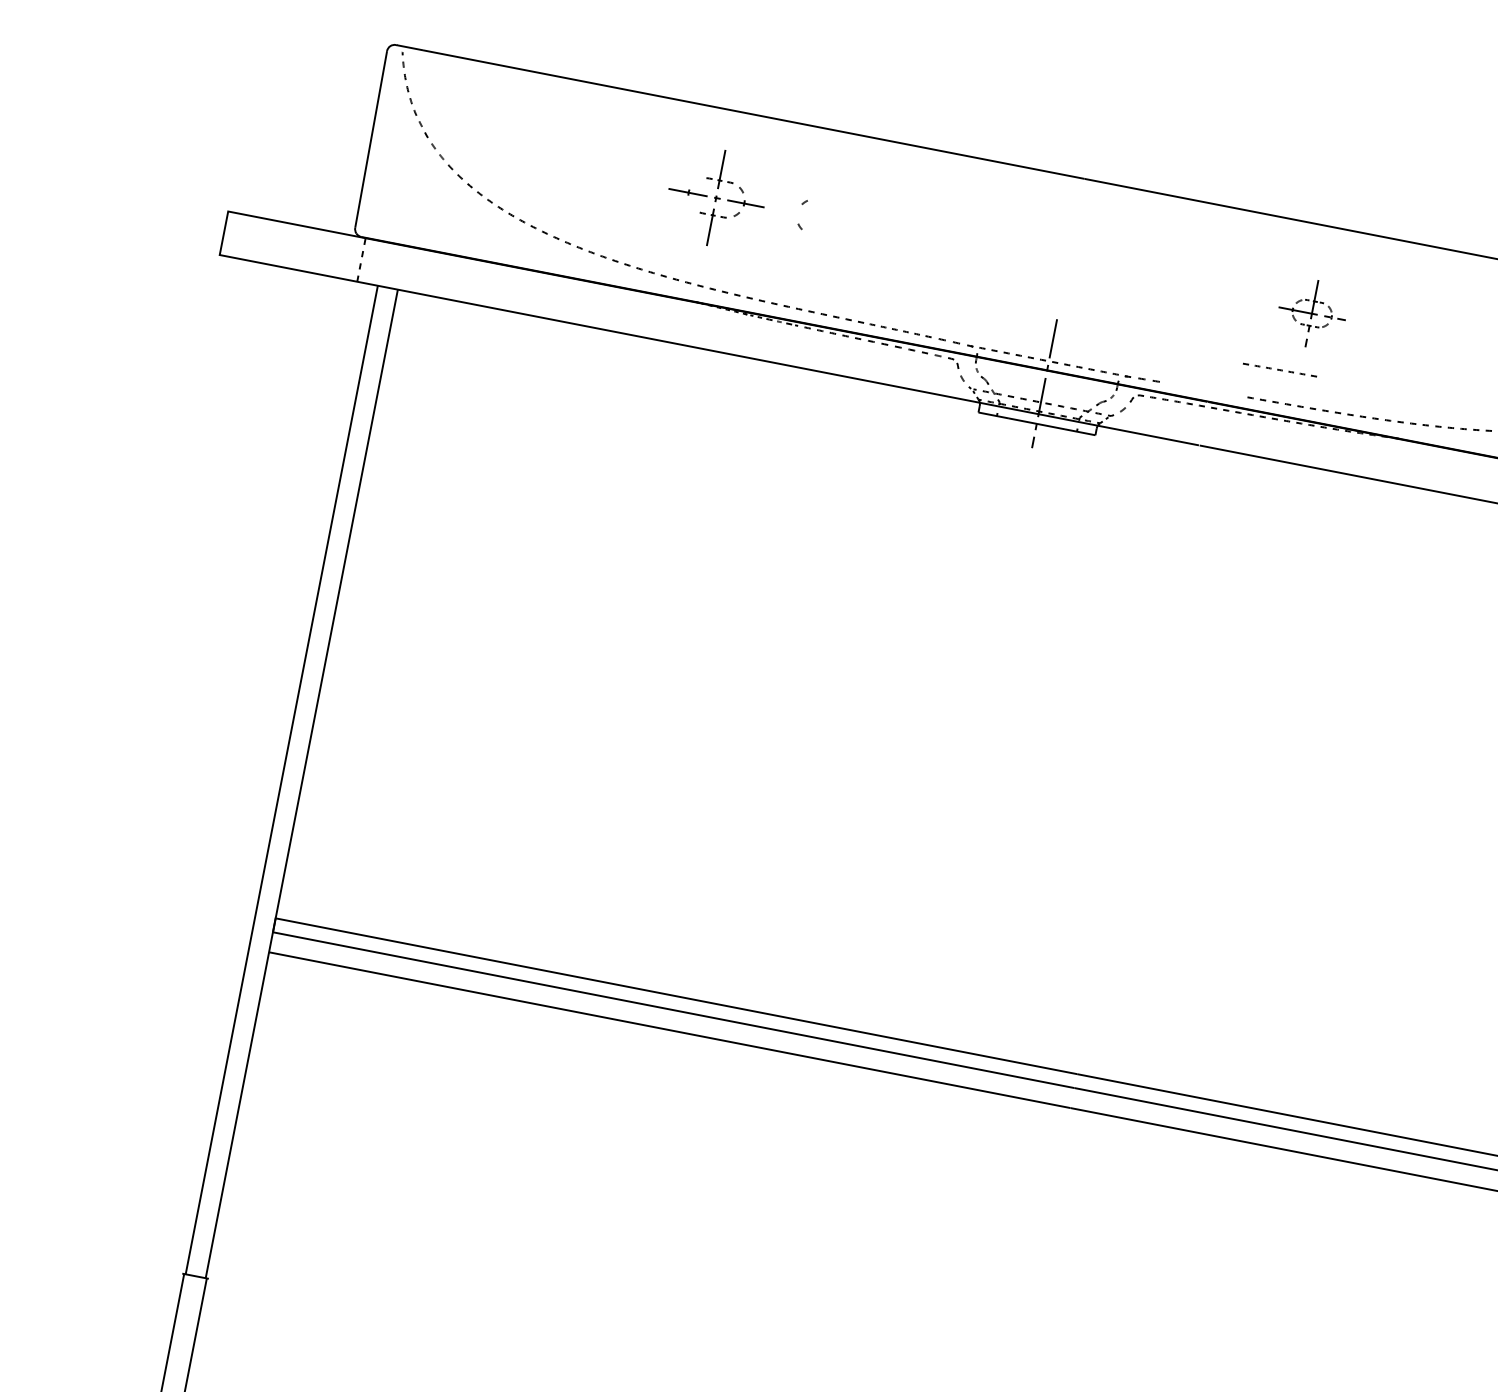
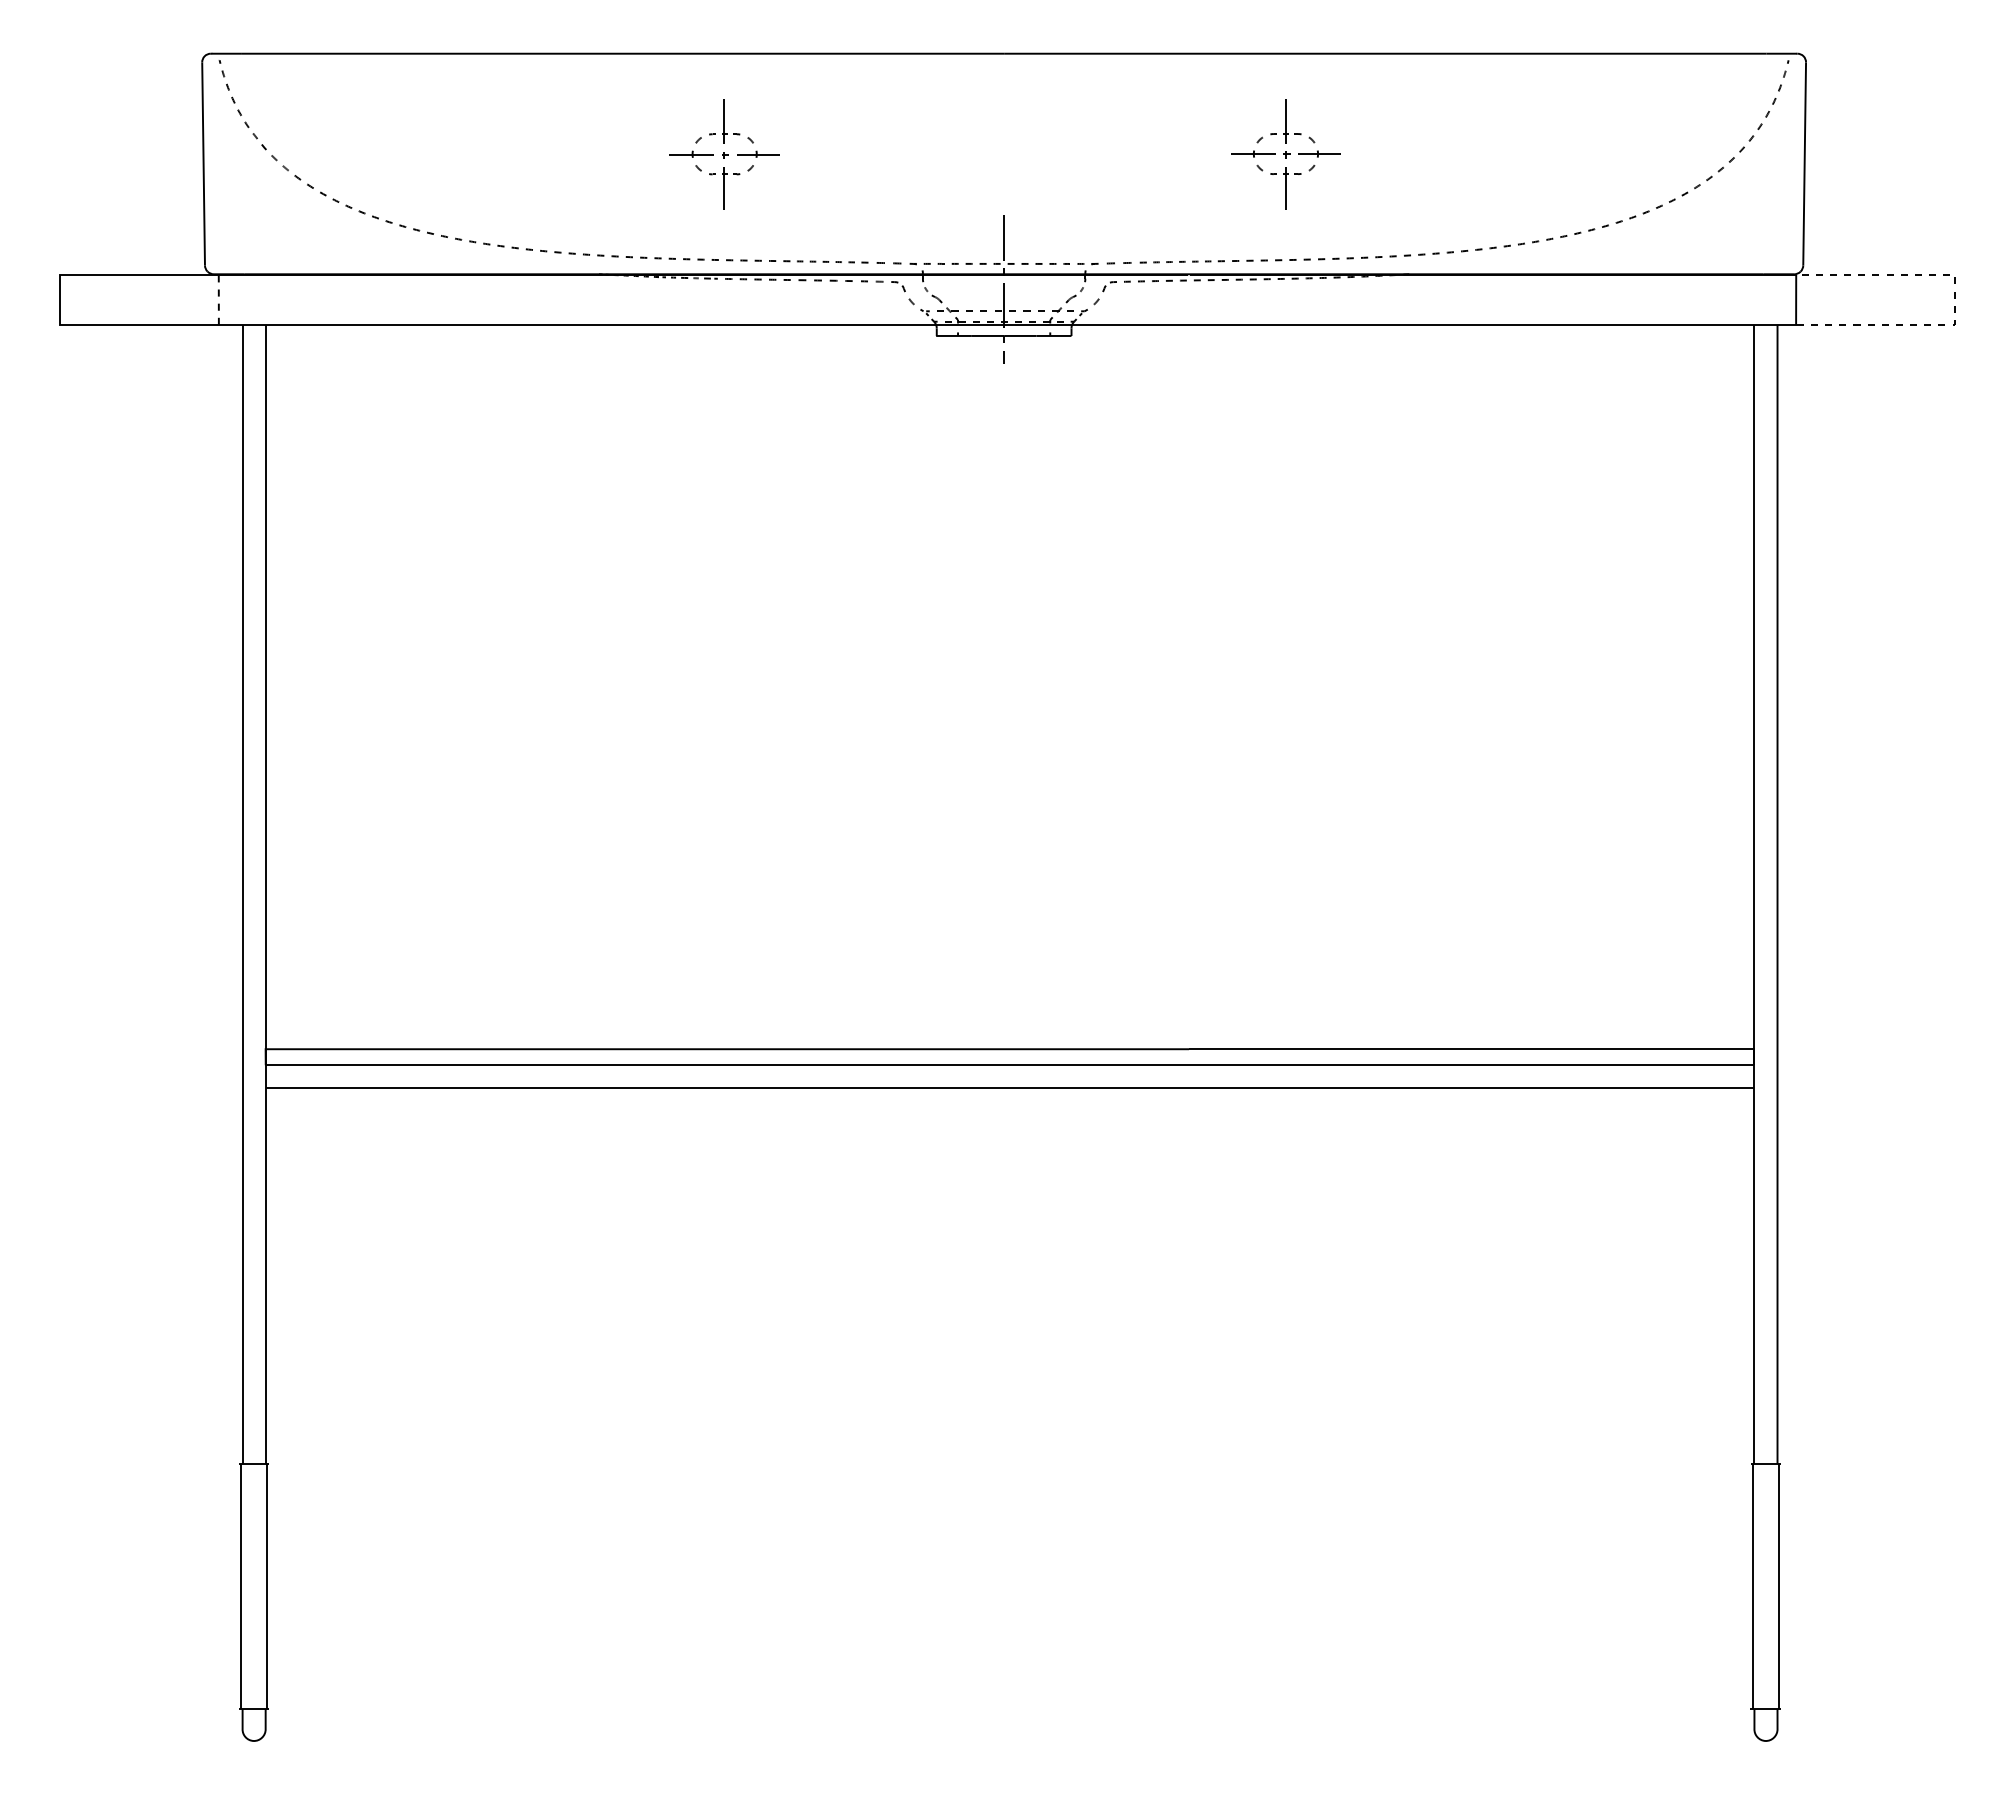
part: (716, 198) -> (724, 154), moved
part: (1311, 313) -> (1285, 154), size x1.43
part: (1279, 369) -> (1181, 261), moved

